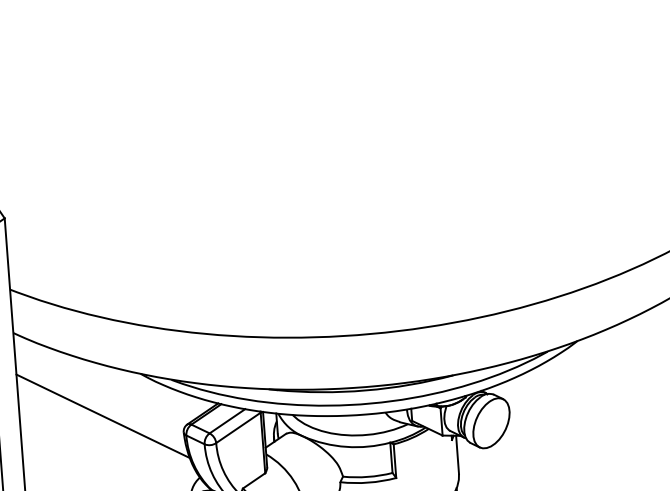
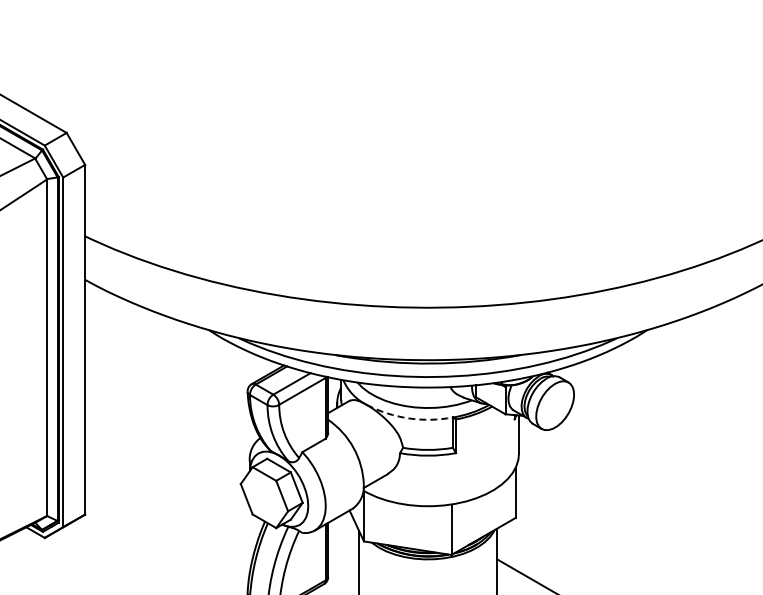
line: (103, 416) -> (168, 369), removed
arc: (346, 447) -> (408, 418), solid -> dashed

